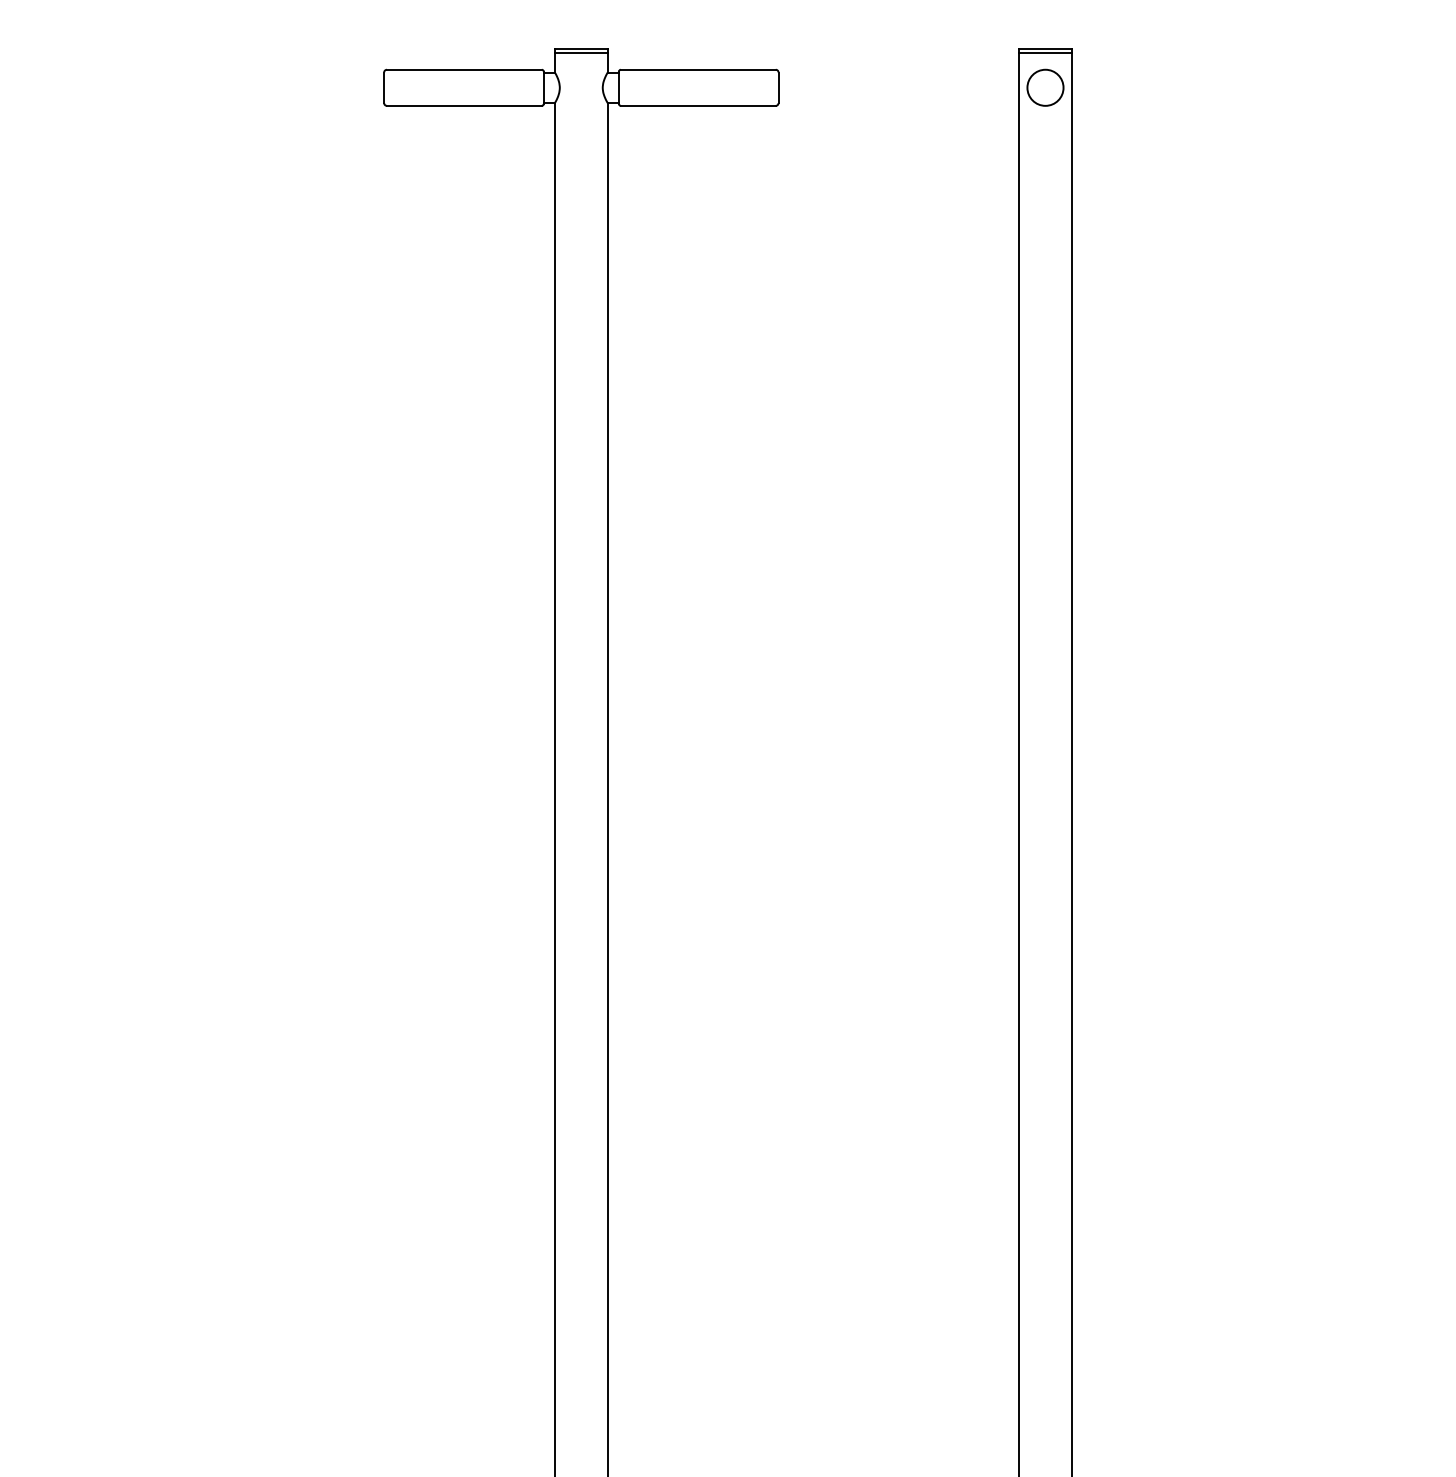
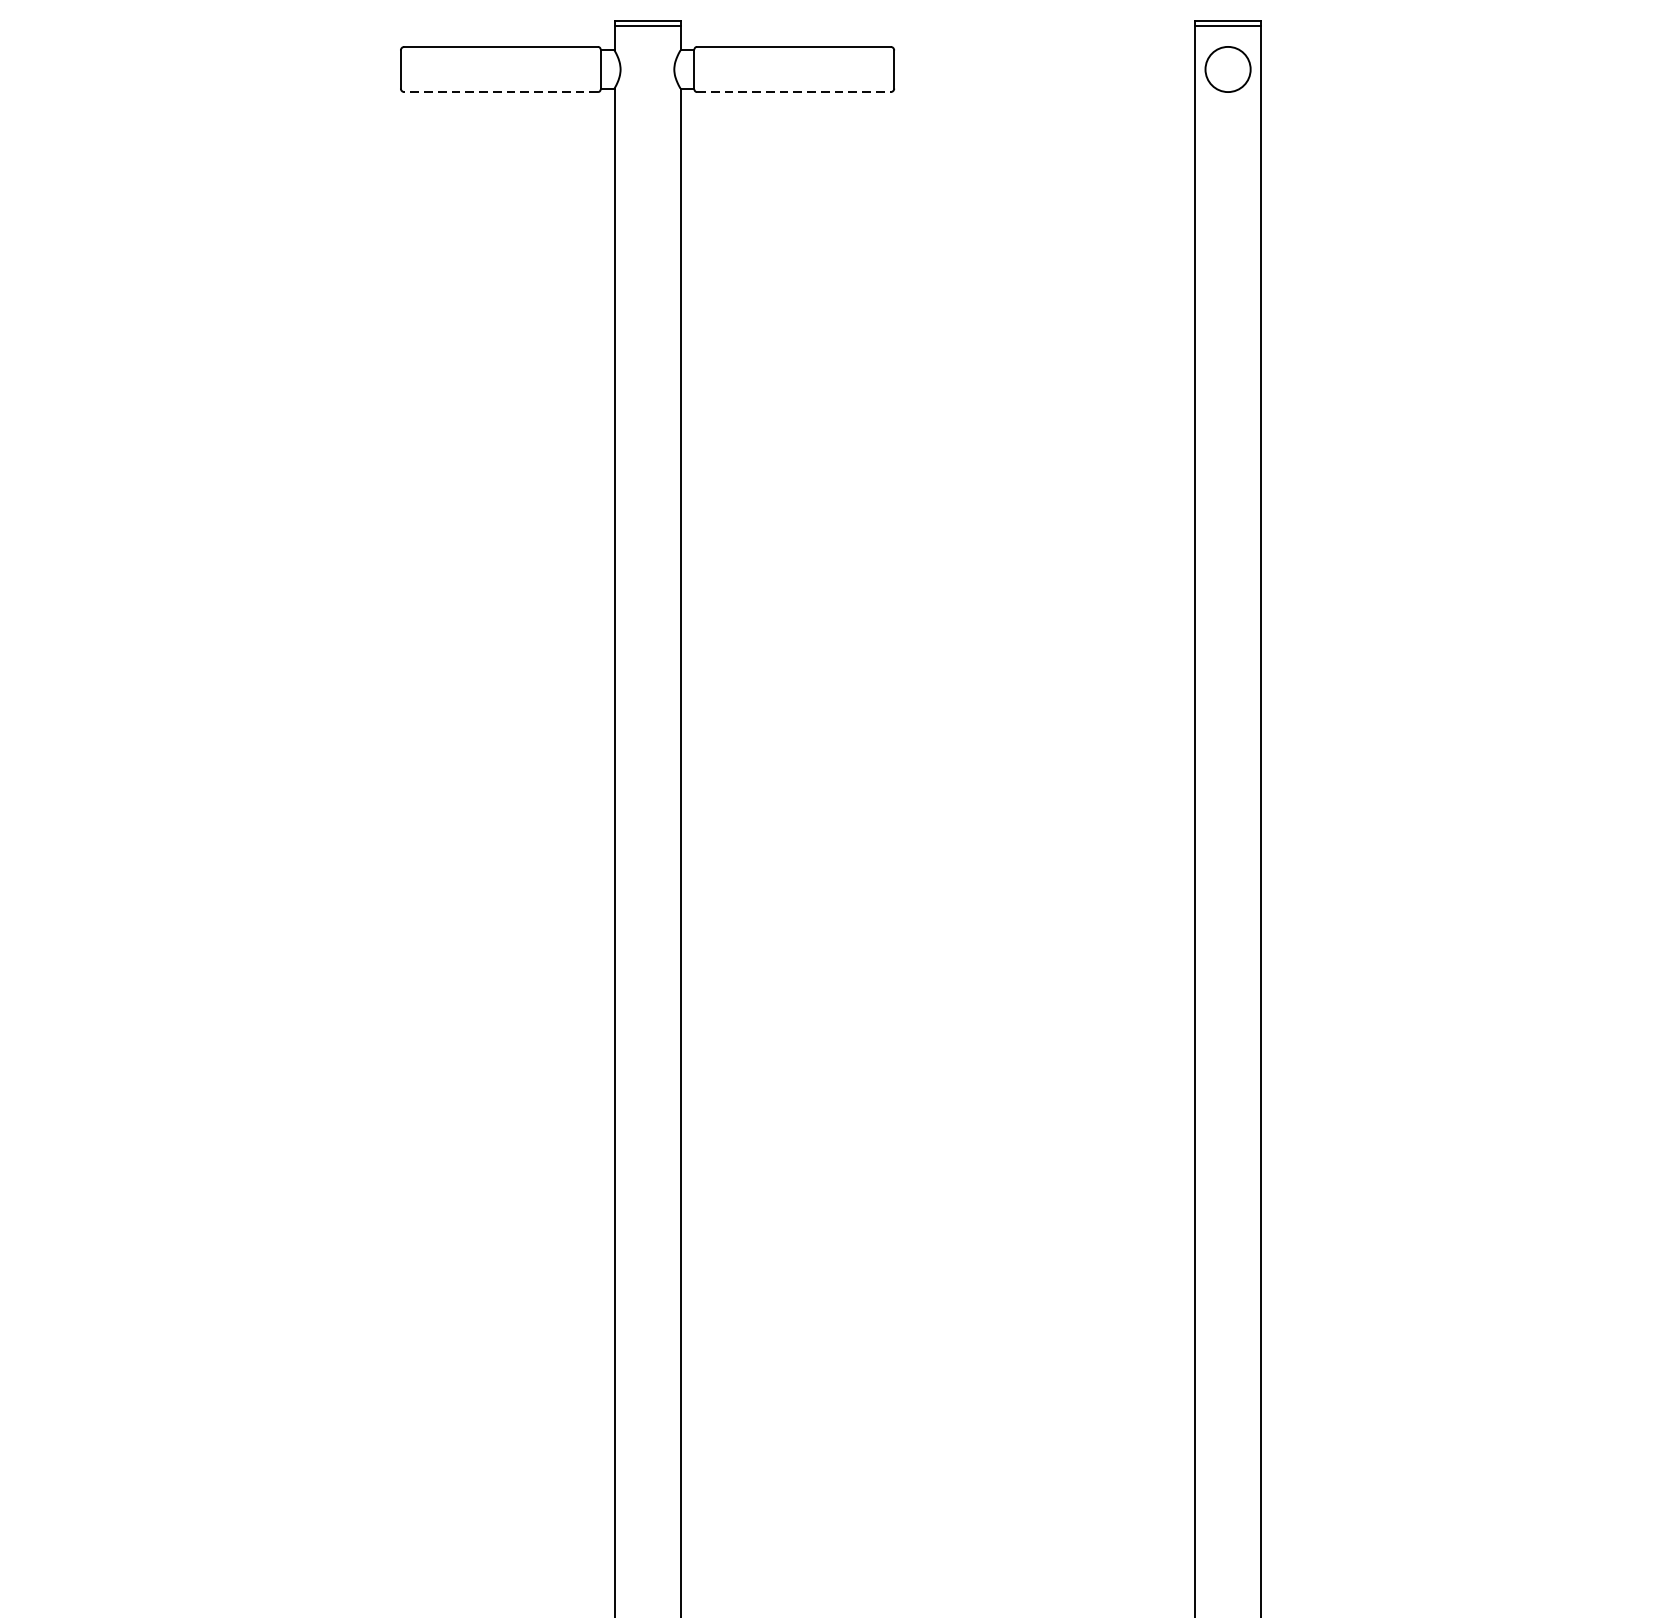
line: (463, 105) -> (500, 91), solid -> dashed
line: (698, 105) -> (794, 91), solid -> dashed

